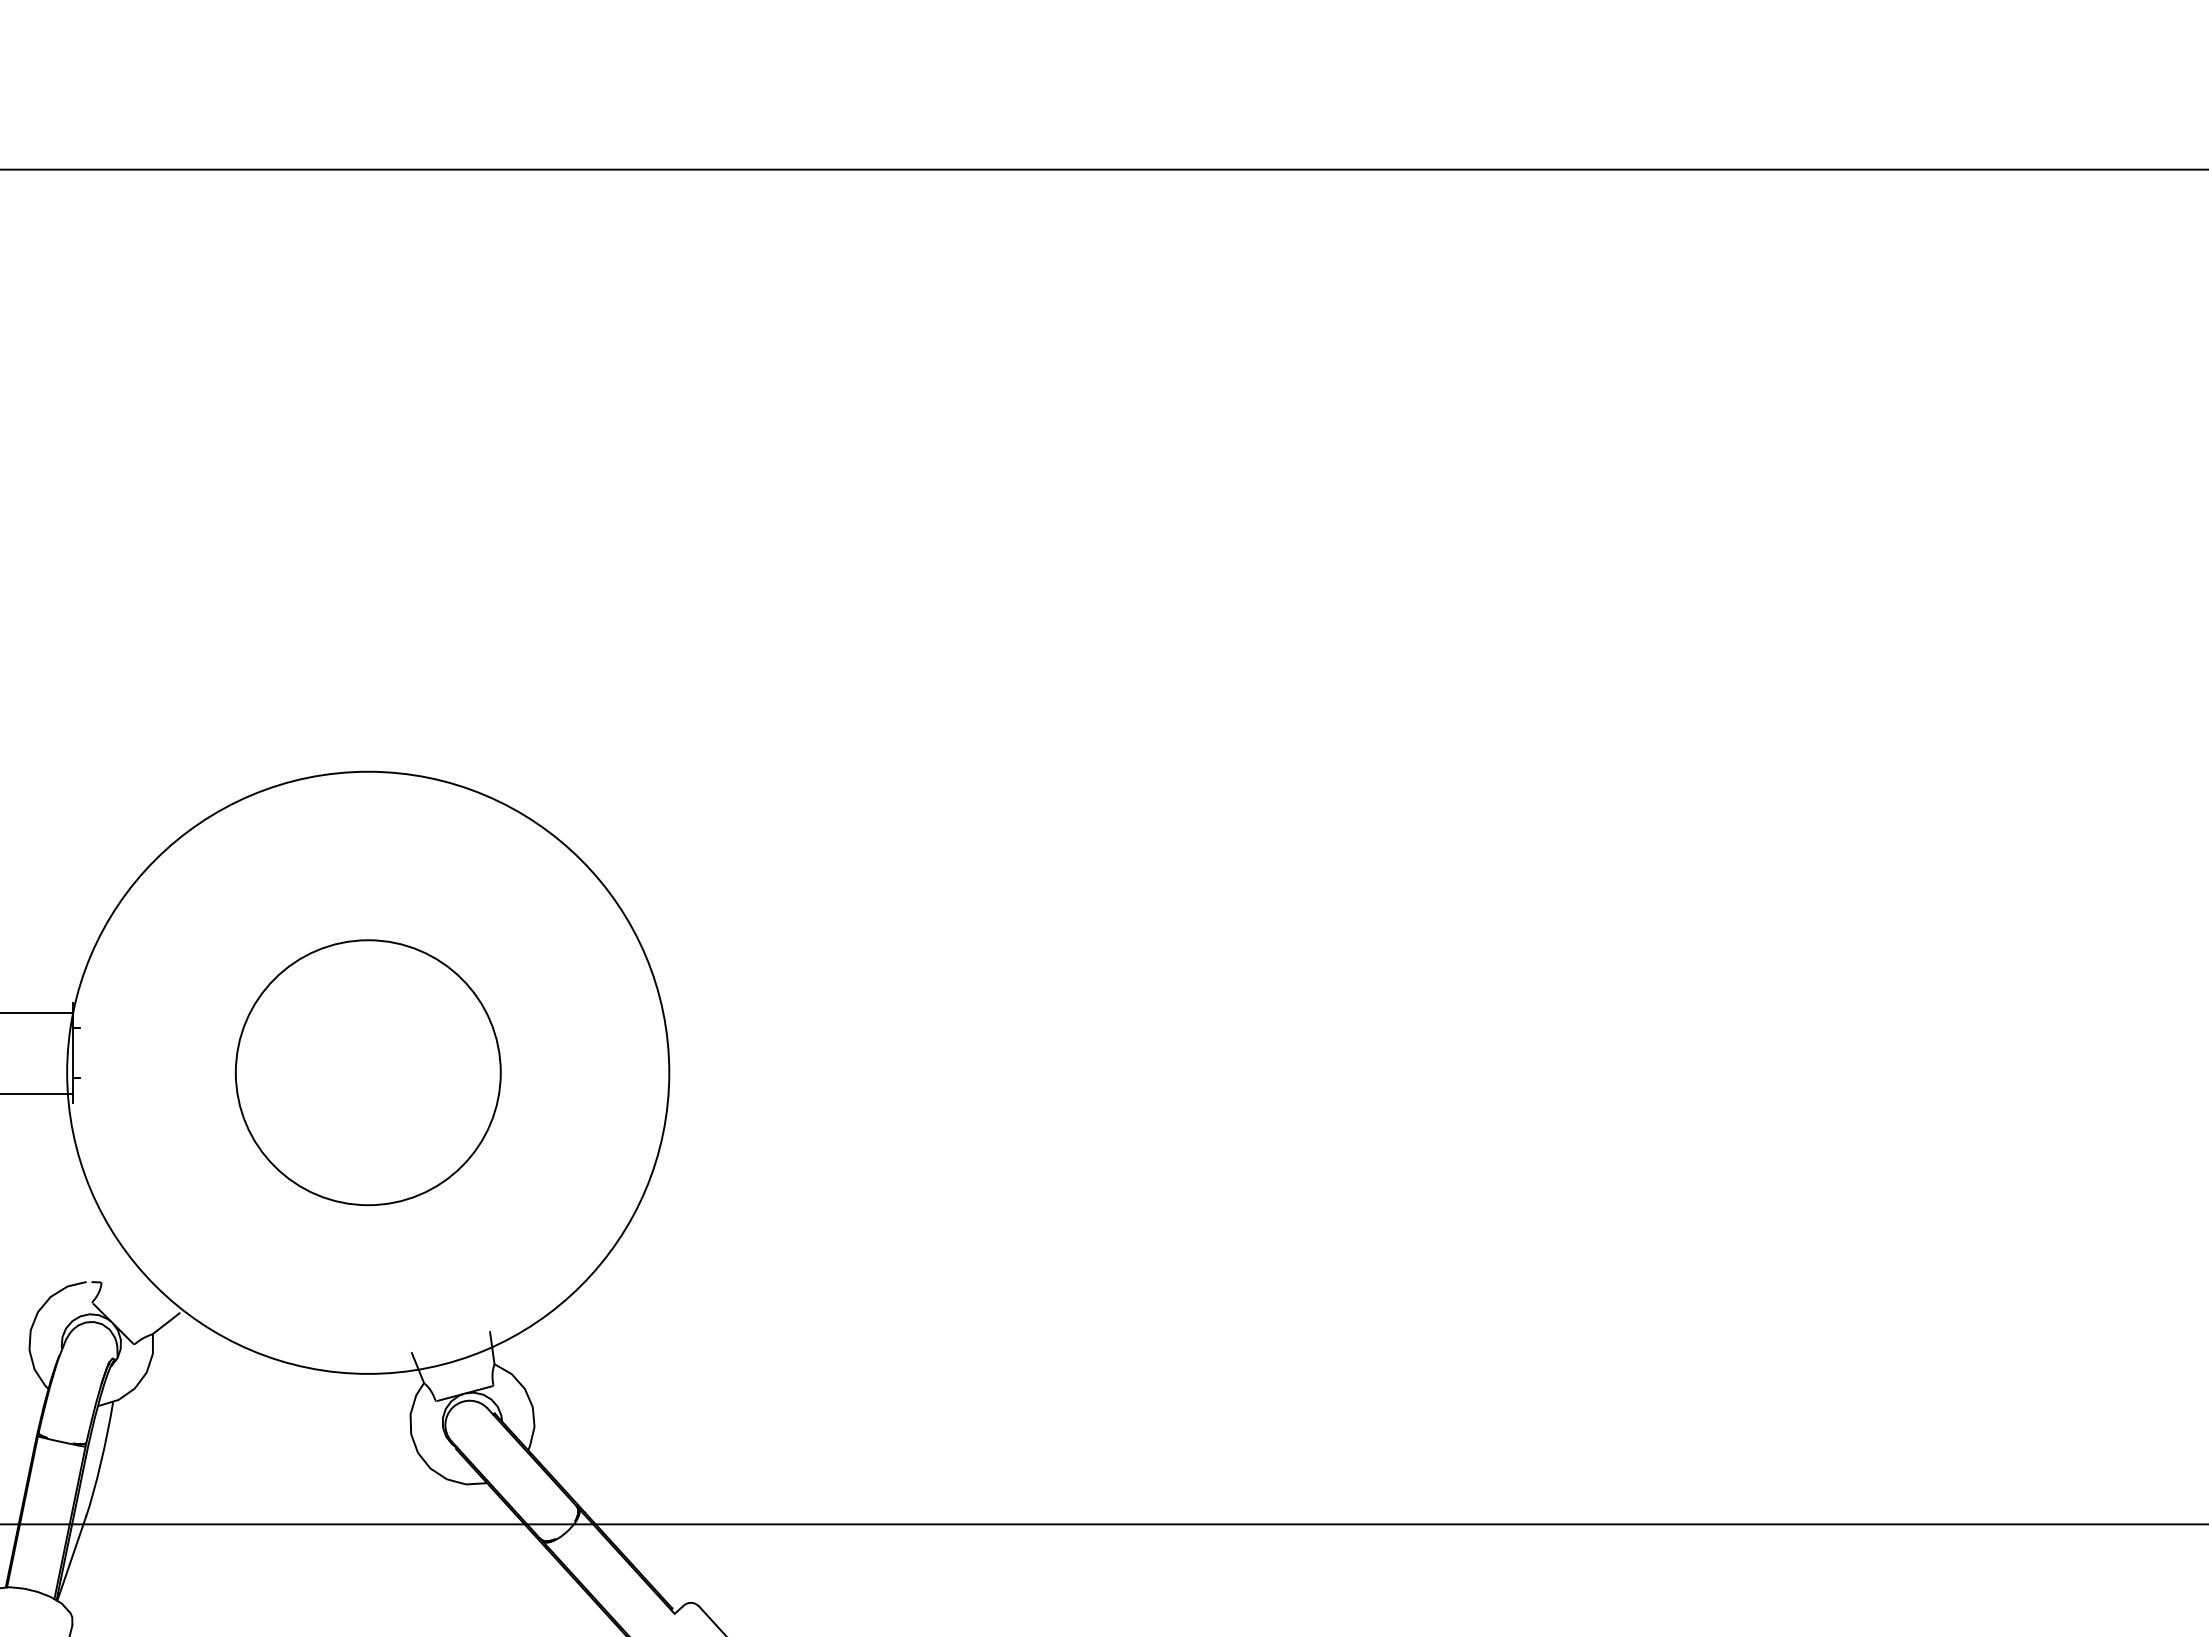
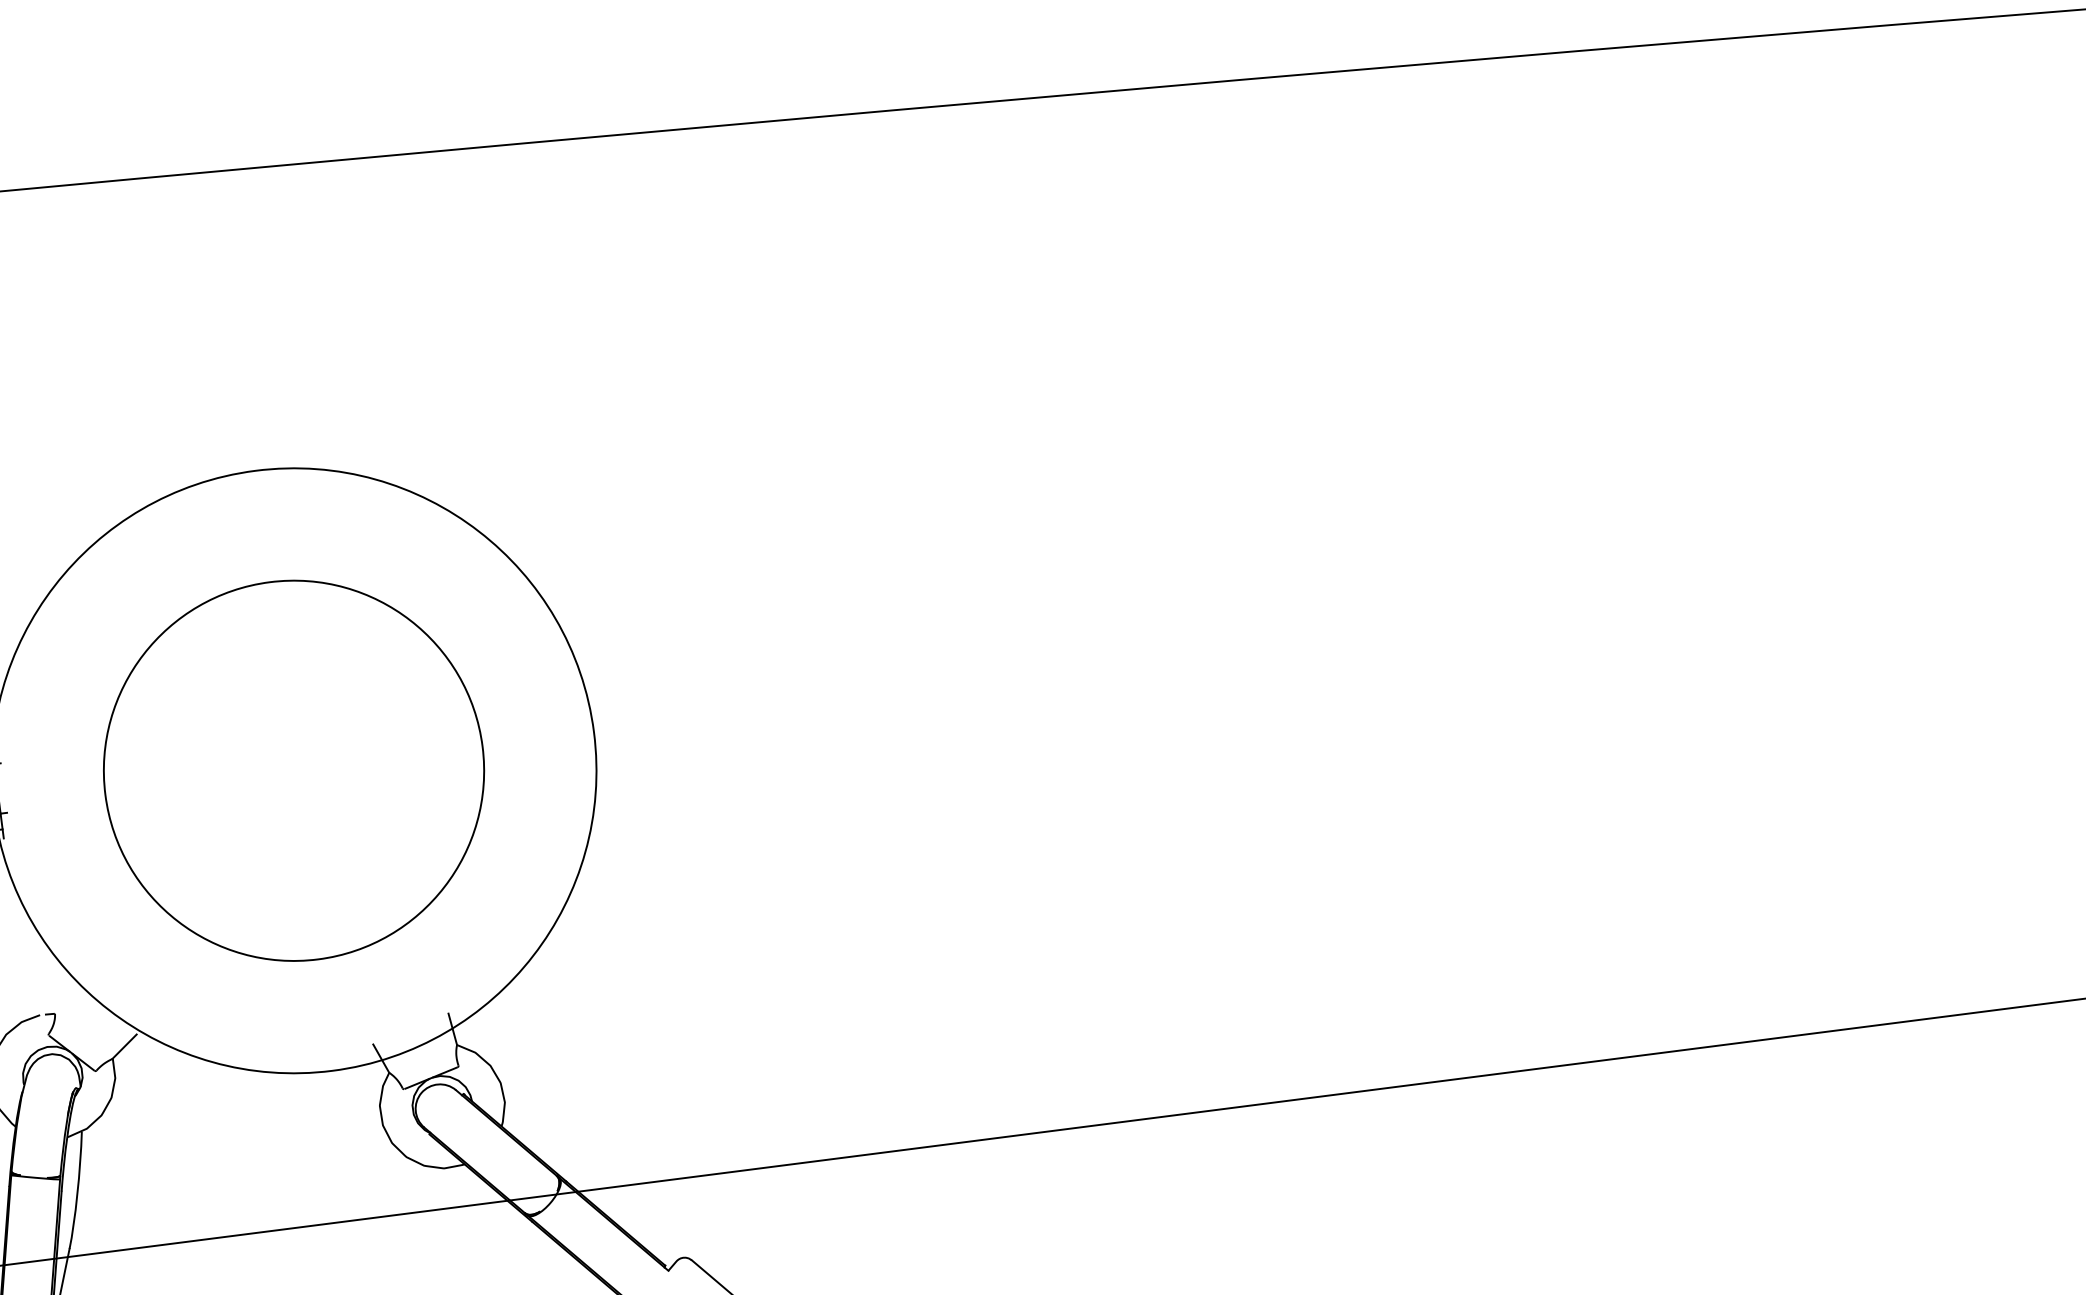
circle: (368, 1072) -> (294, 770), size x1.43

